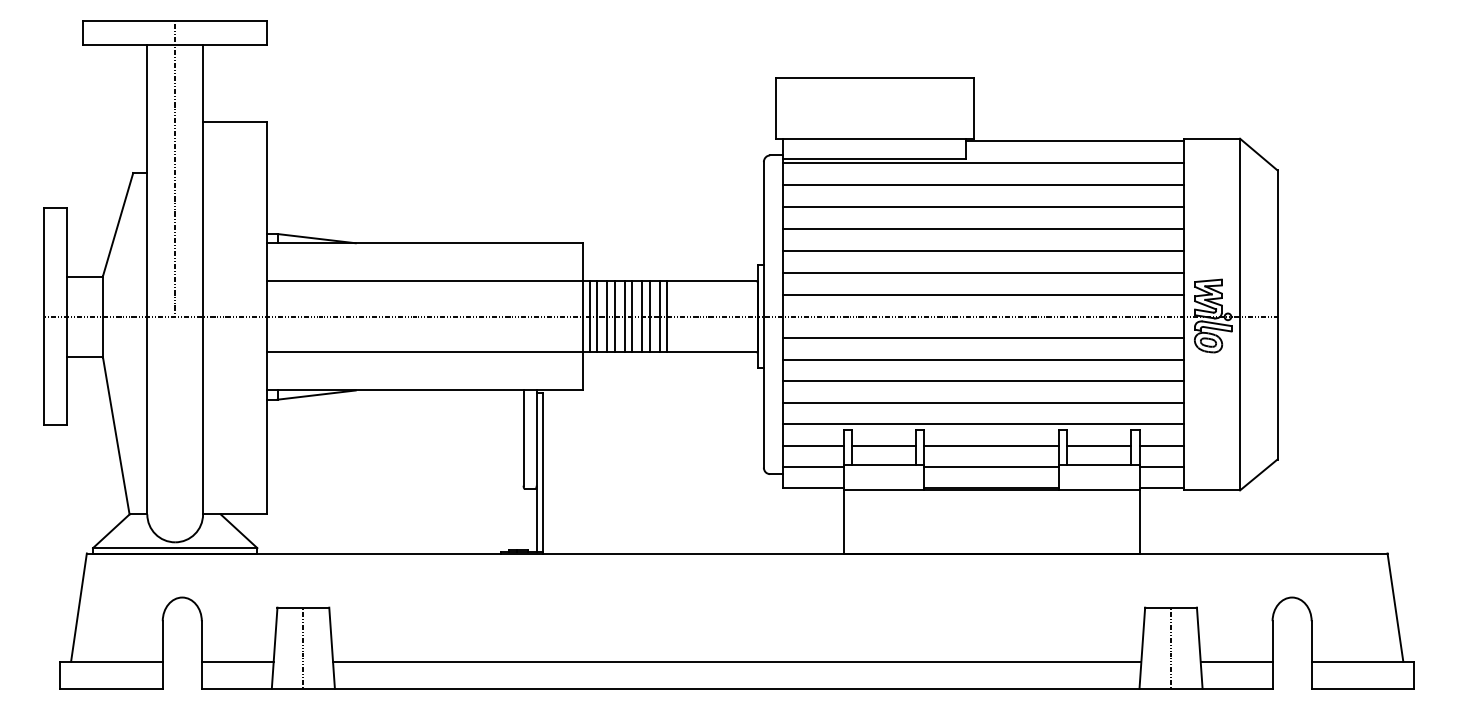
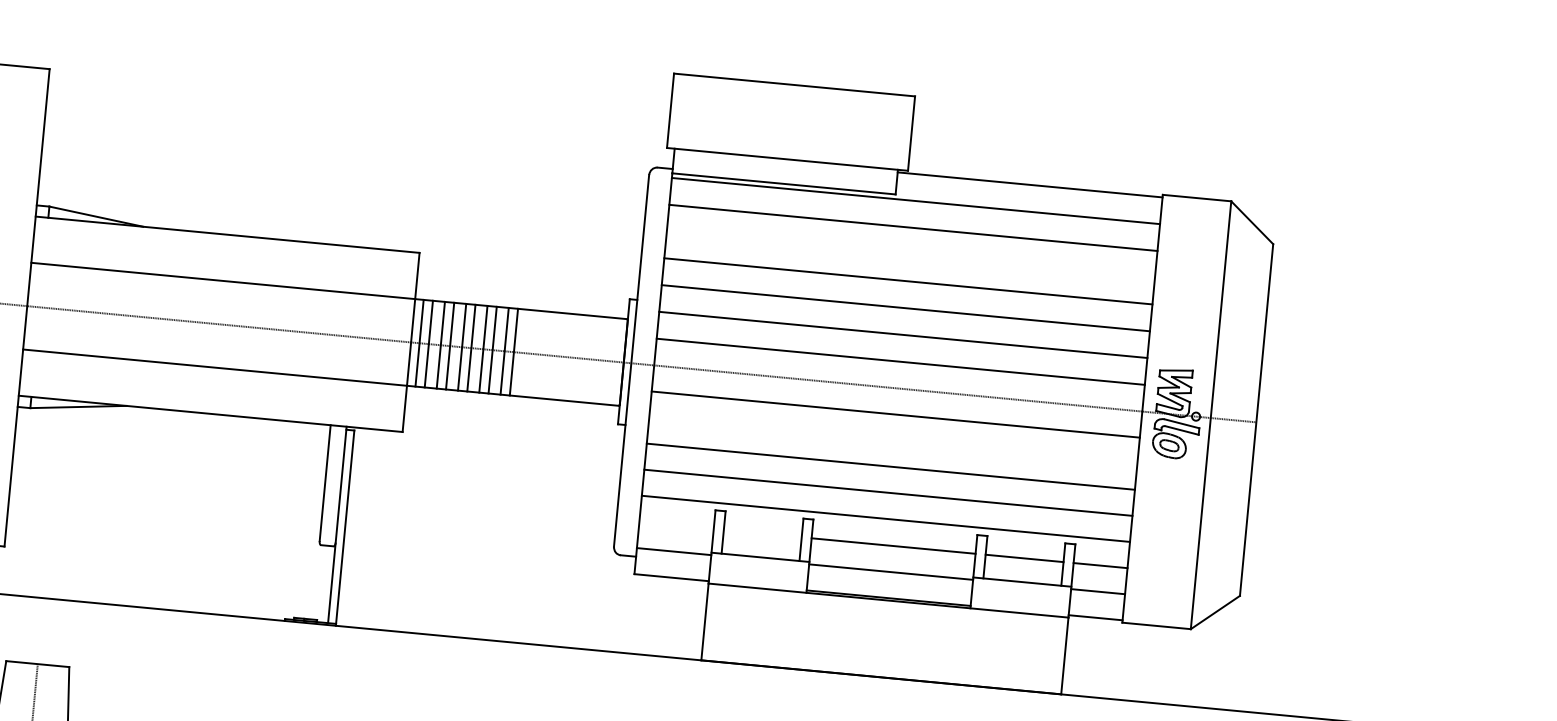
line: (982, 206) -> (910, 254), removed
line: (982, 359) -> (892, 440), removed
line: (812, 445) -> (675, 525), removed
line: (883, 445) -> (762, 533), removed

